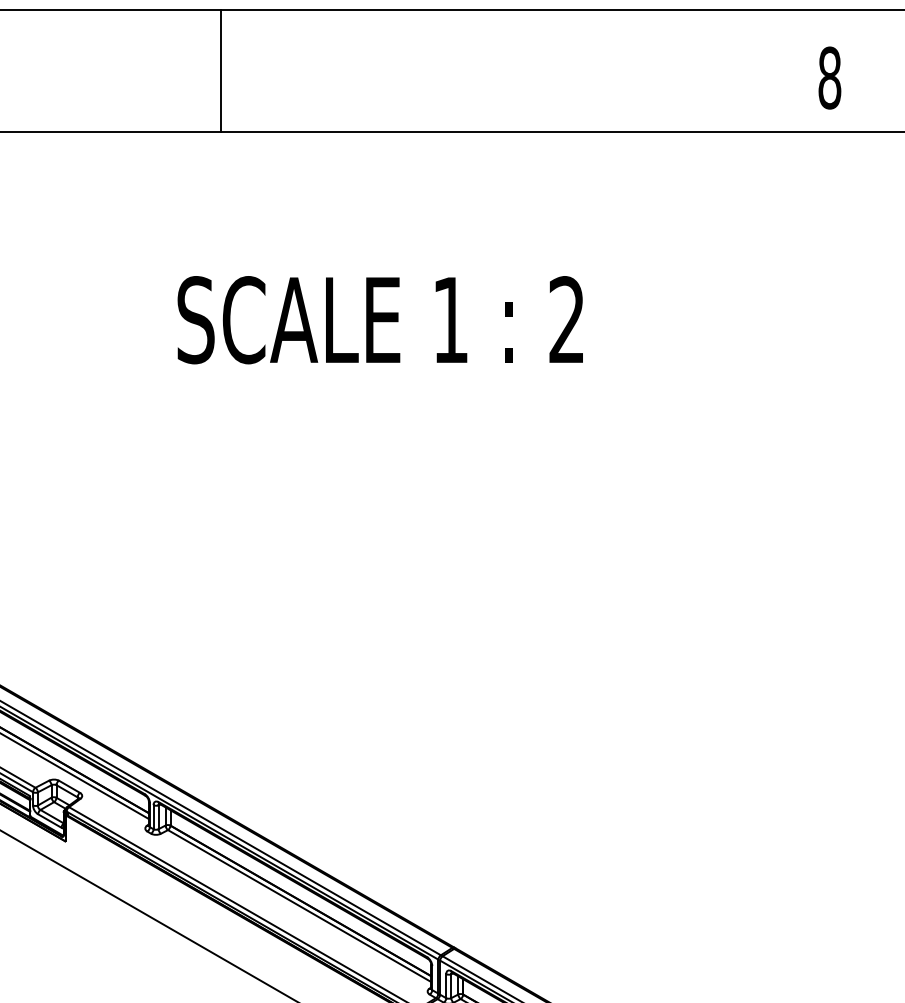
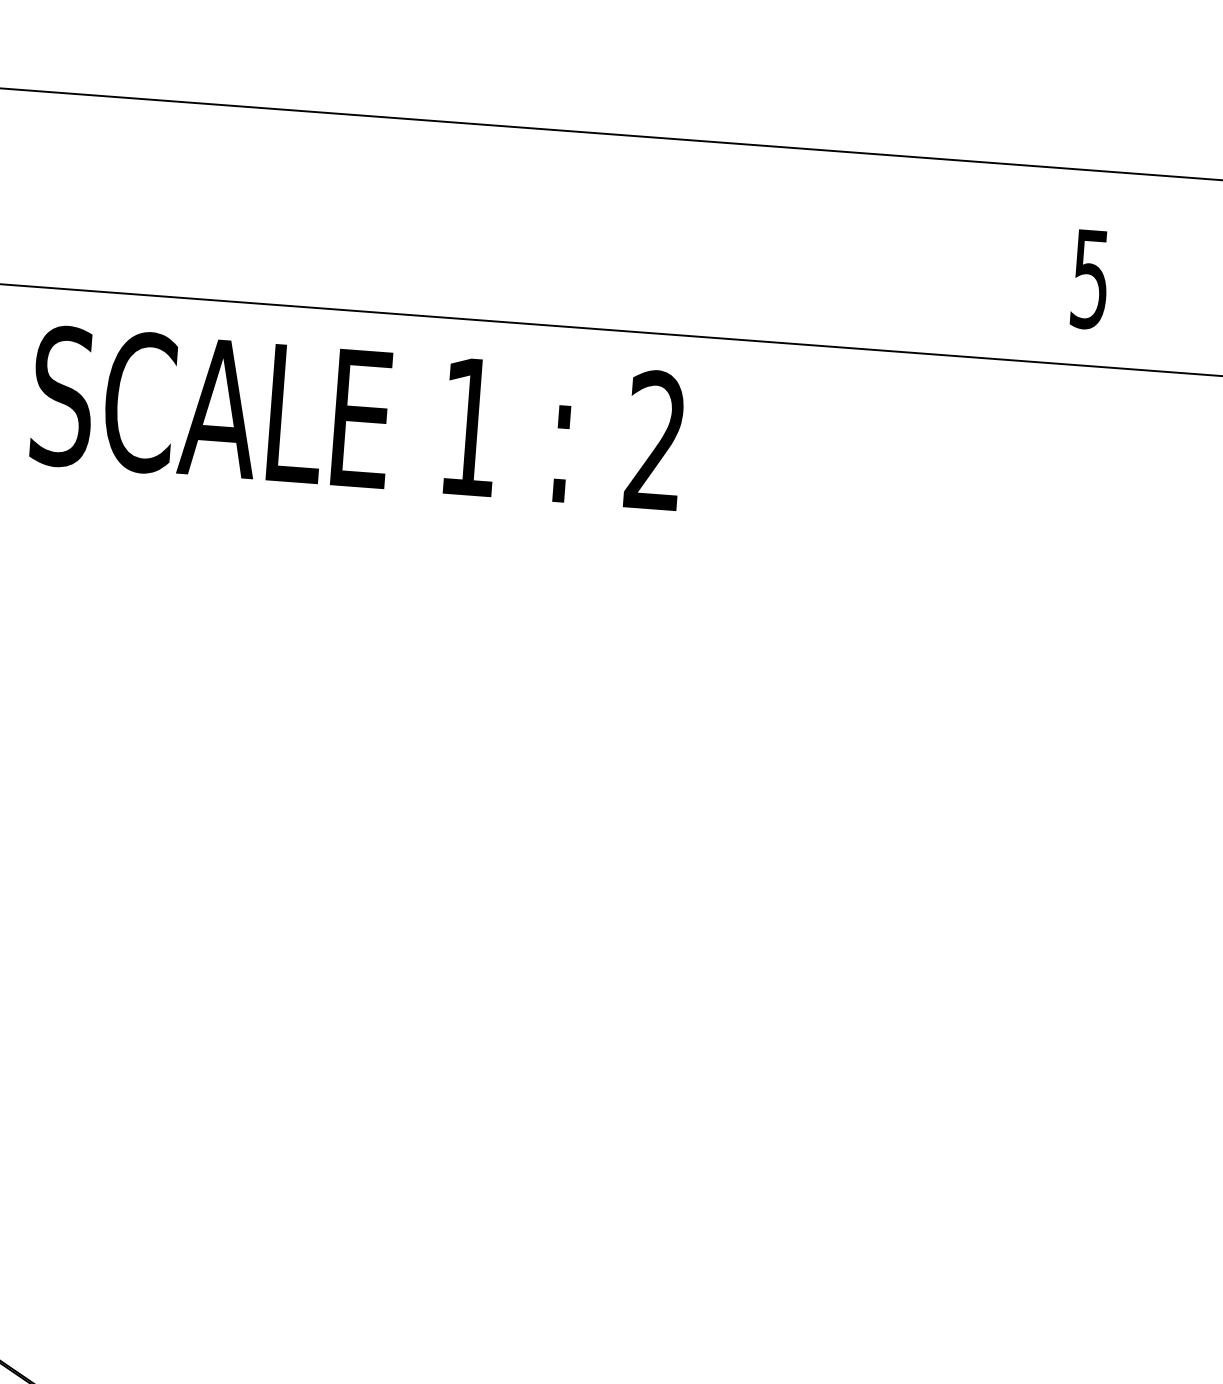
line: (221, 71) -> (118, 195), removed
text: (829, 77) -> (1090, 278), 8 -> 5
text: (379, 320) -> (356, 419), moved

